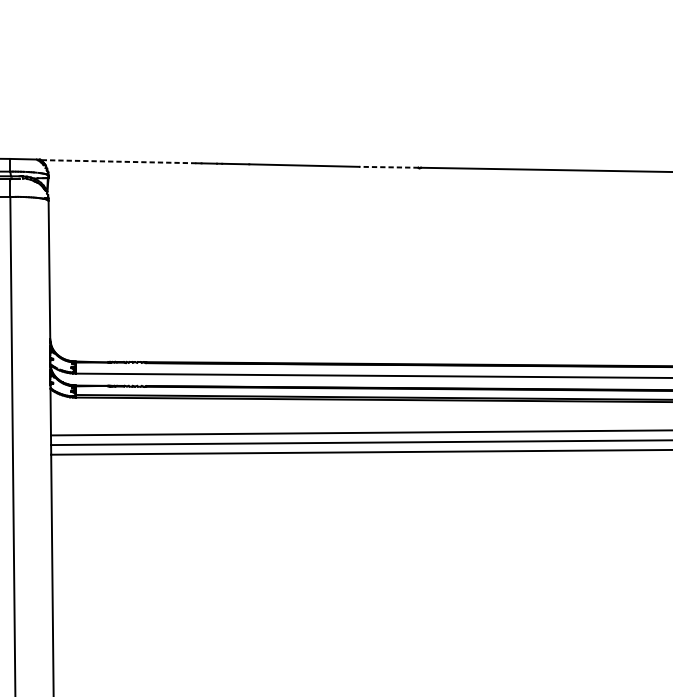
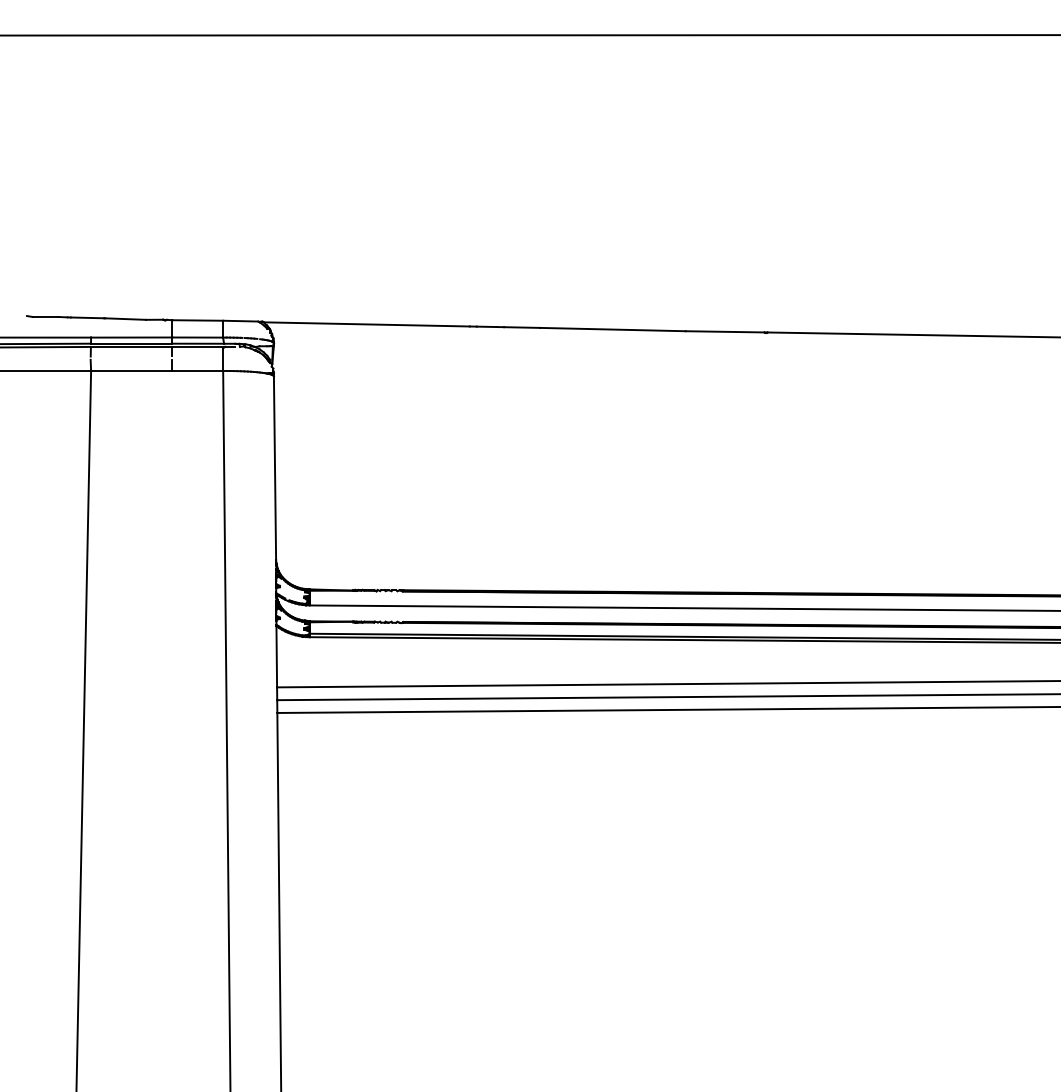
line: (118, 161) -> (366, 324), dashed -> solid
line: (388, 167) -> (724, 331), dashed -> solid

